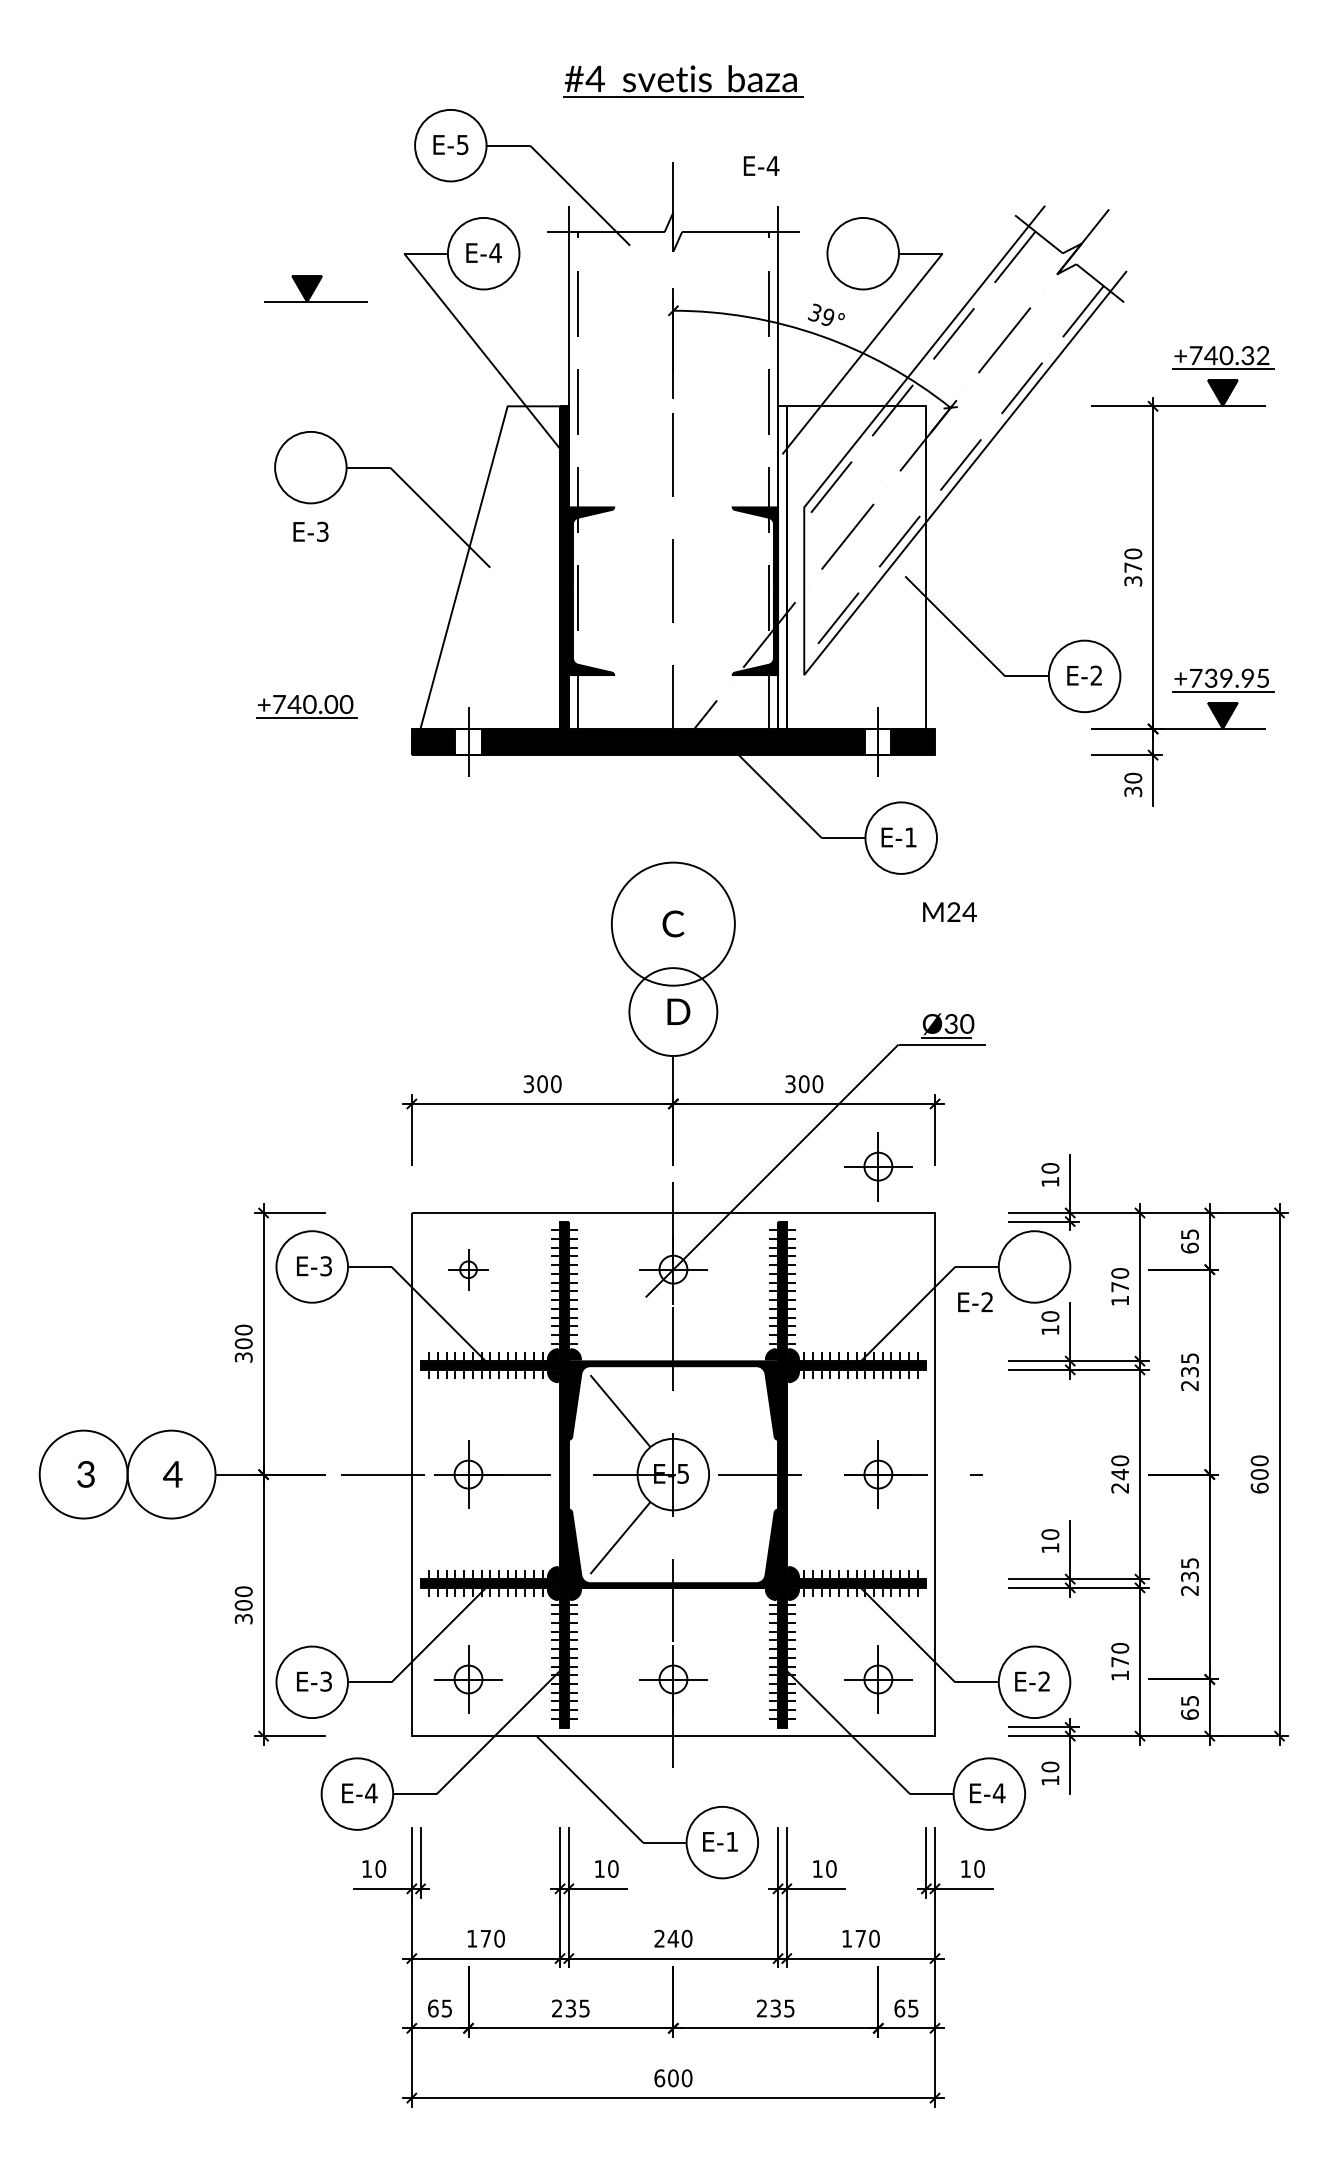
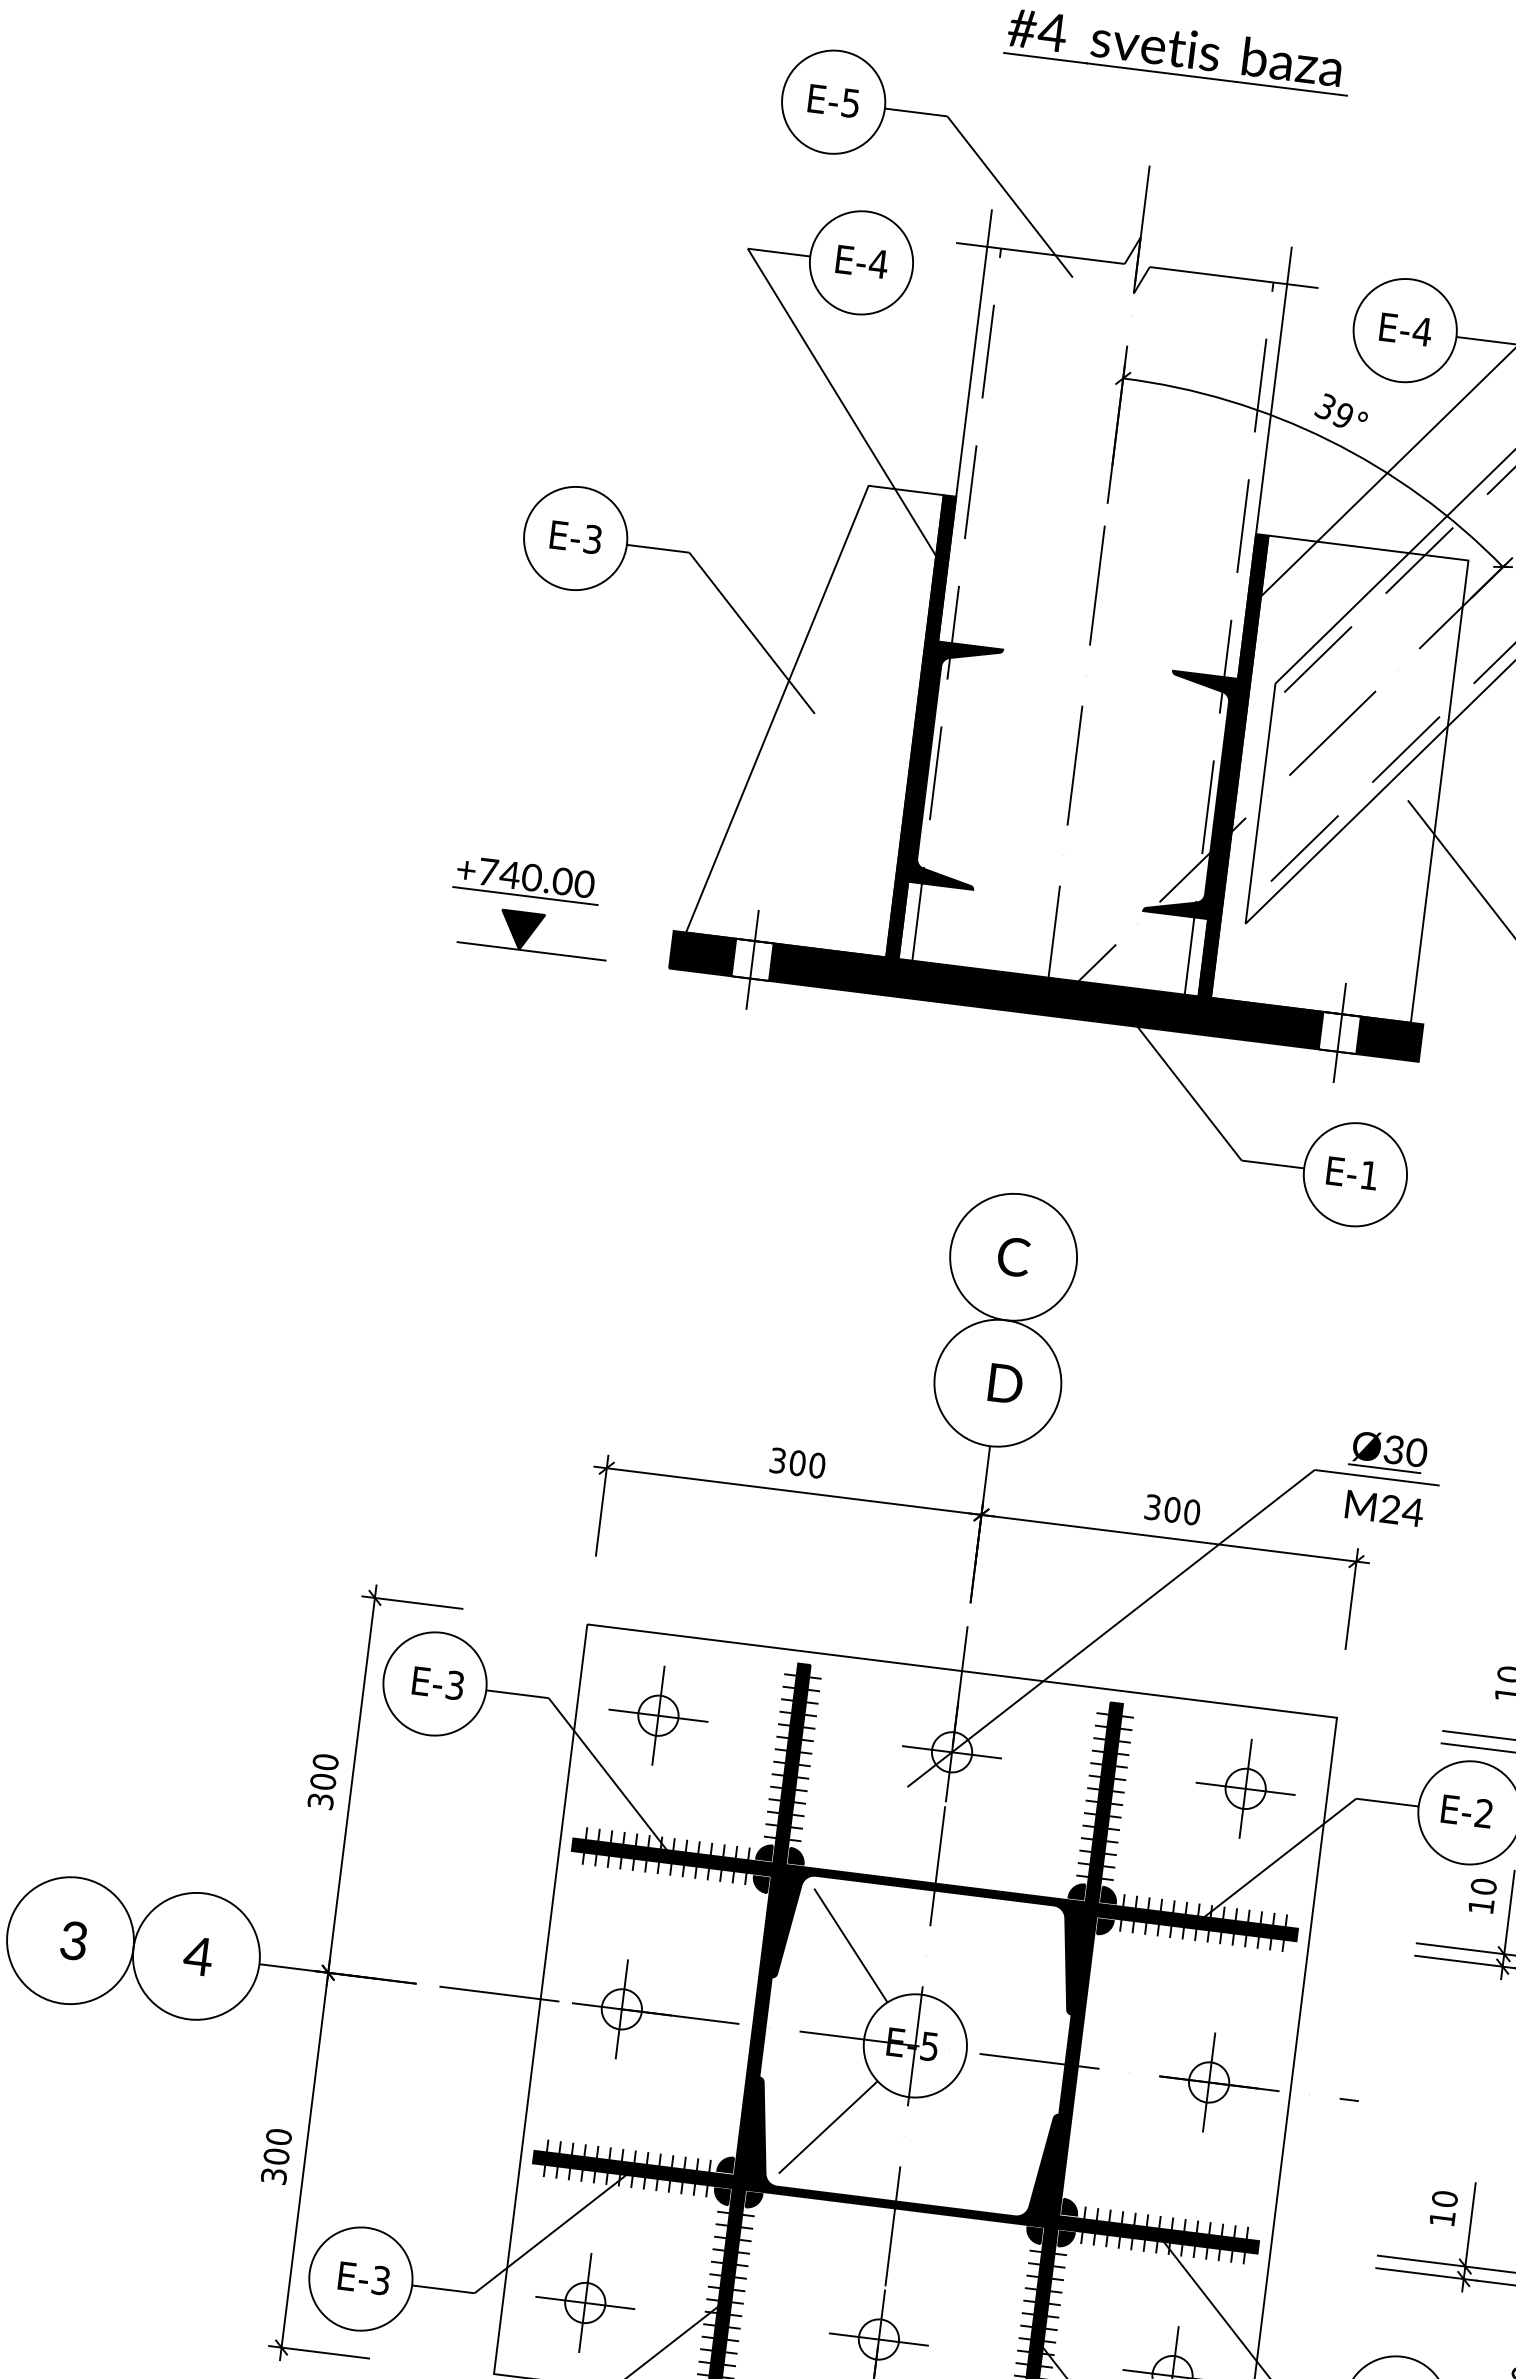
text: (761, 165) -> (1405, 328), moved
part: (315, 288) -> (533, 931), moved
text: (310, 531) -> (575, 536), moved
fill: (782, 567) -> (1233, 765), added
text: (949, 911) -> (1384, 1507), moved
circle: (673, 924) -> (1013, 1257), size x0.71
part: (878, 1166) -> (1245, 1788), moved
part: (468, 1269) -> (658, 1715), size x1.67
text: (975, 1302) -> (1467, 1811), moved

